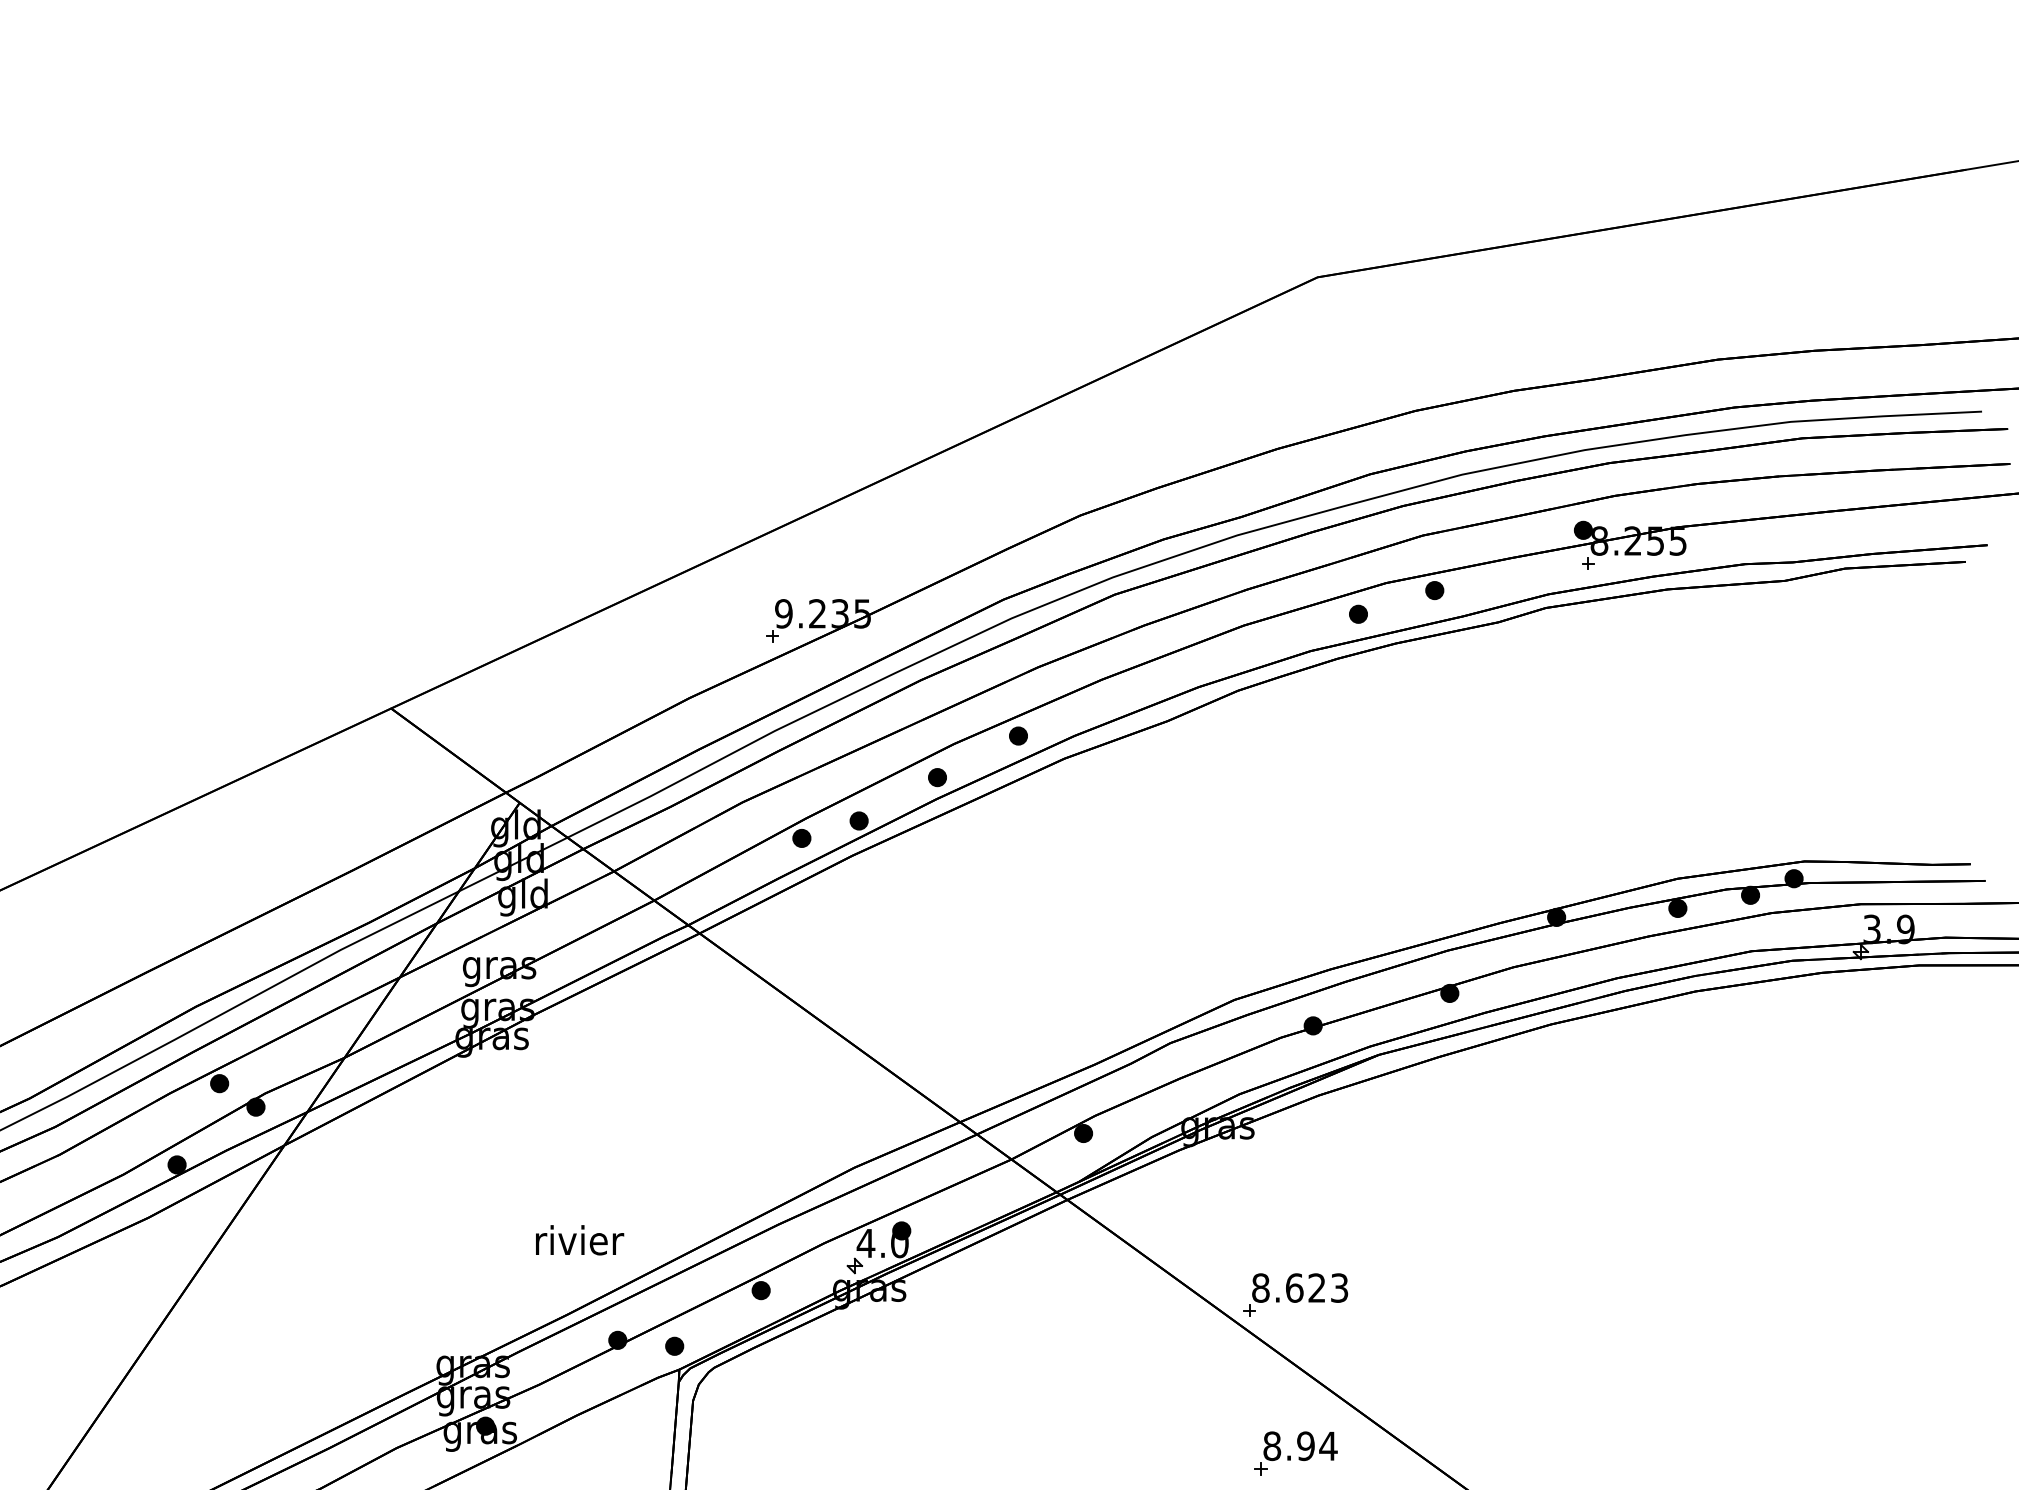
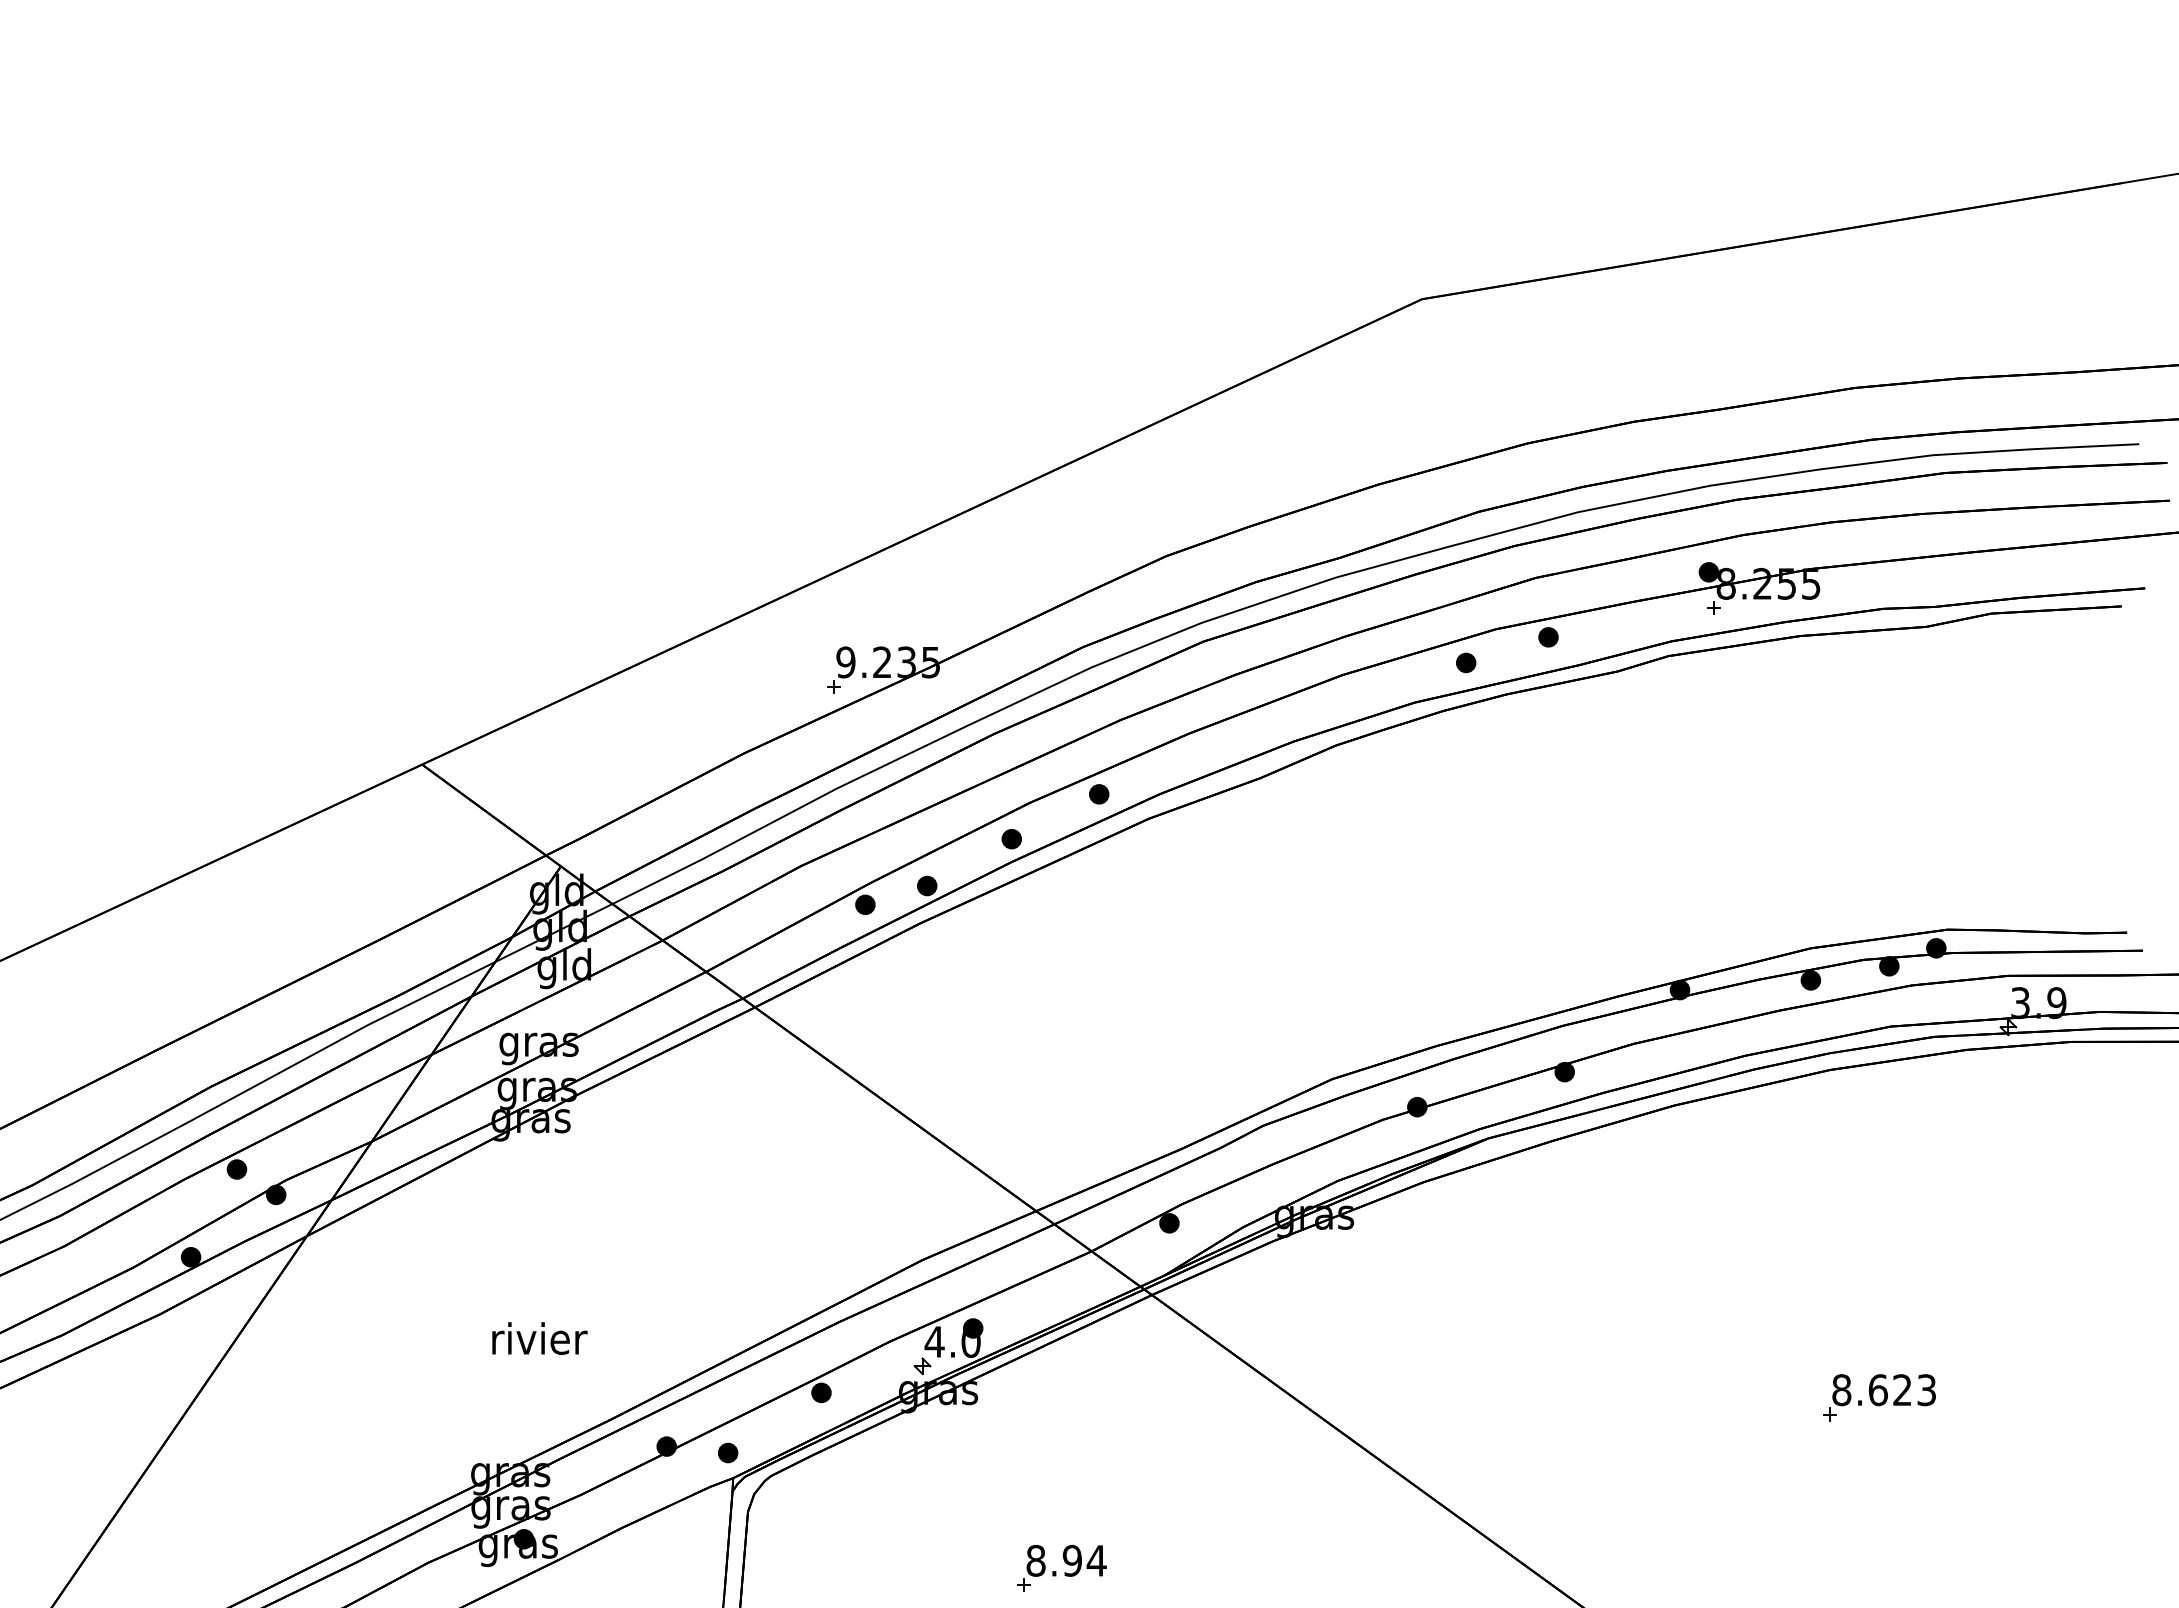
text: (579, 1240) -> (539, 1338), moved
part: (1295, 1294) -> (1879, 1397), moved
part: (1295, 1452) -> (1061, 1567), moved

